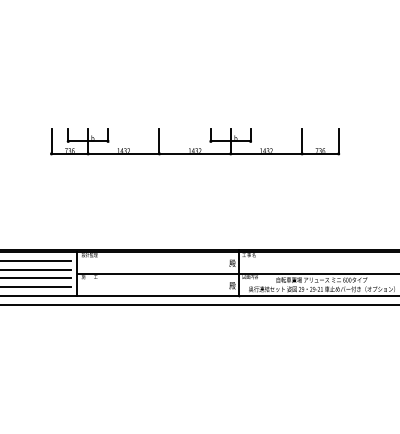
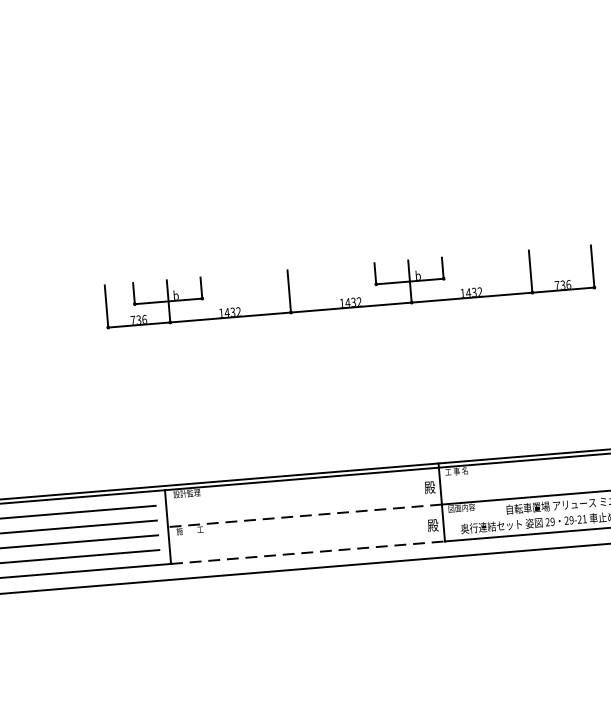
line: (158, 273) -> (305, 515), solid -> dashed
line: (157, 295) -> (307, 552), solid -> dashed

